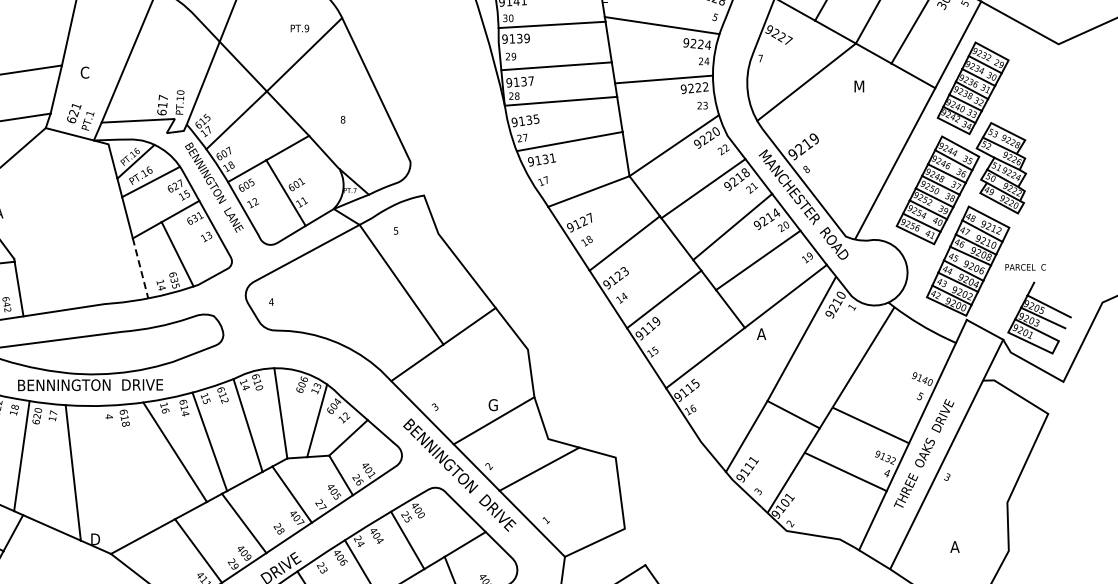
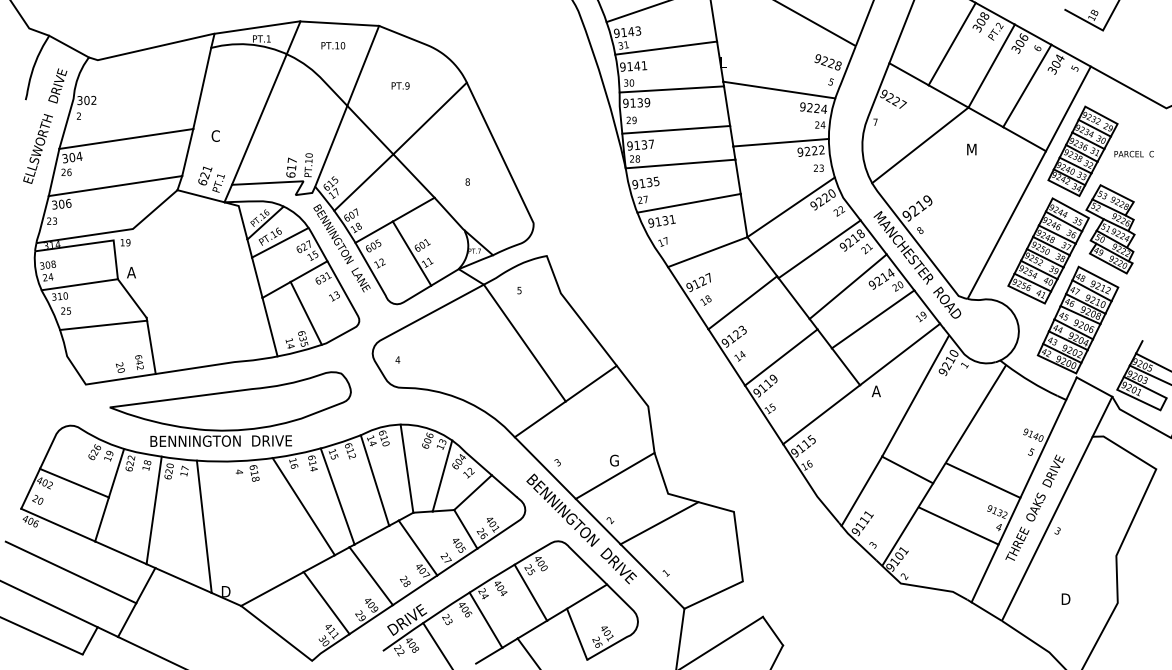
text: (299, 28) -> (400, 85), moved
text: (1024, 266) -> (1133, 153), moved
line: (141, 268) -> (270, 327), dashed -> solid
text: (955, 546) -> (1065, 598), A -> D

